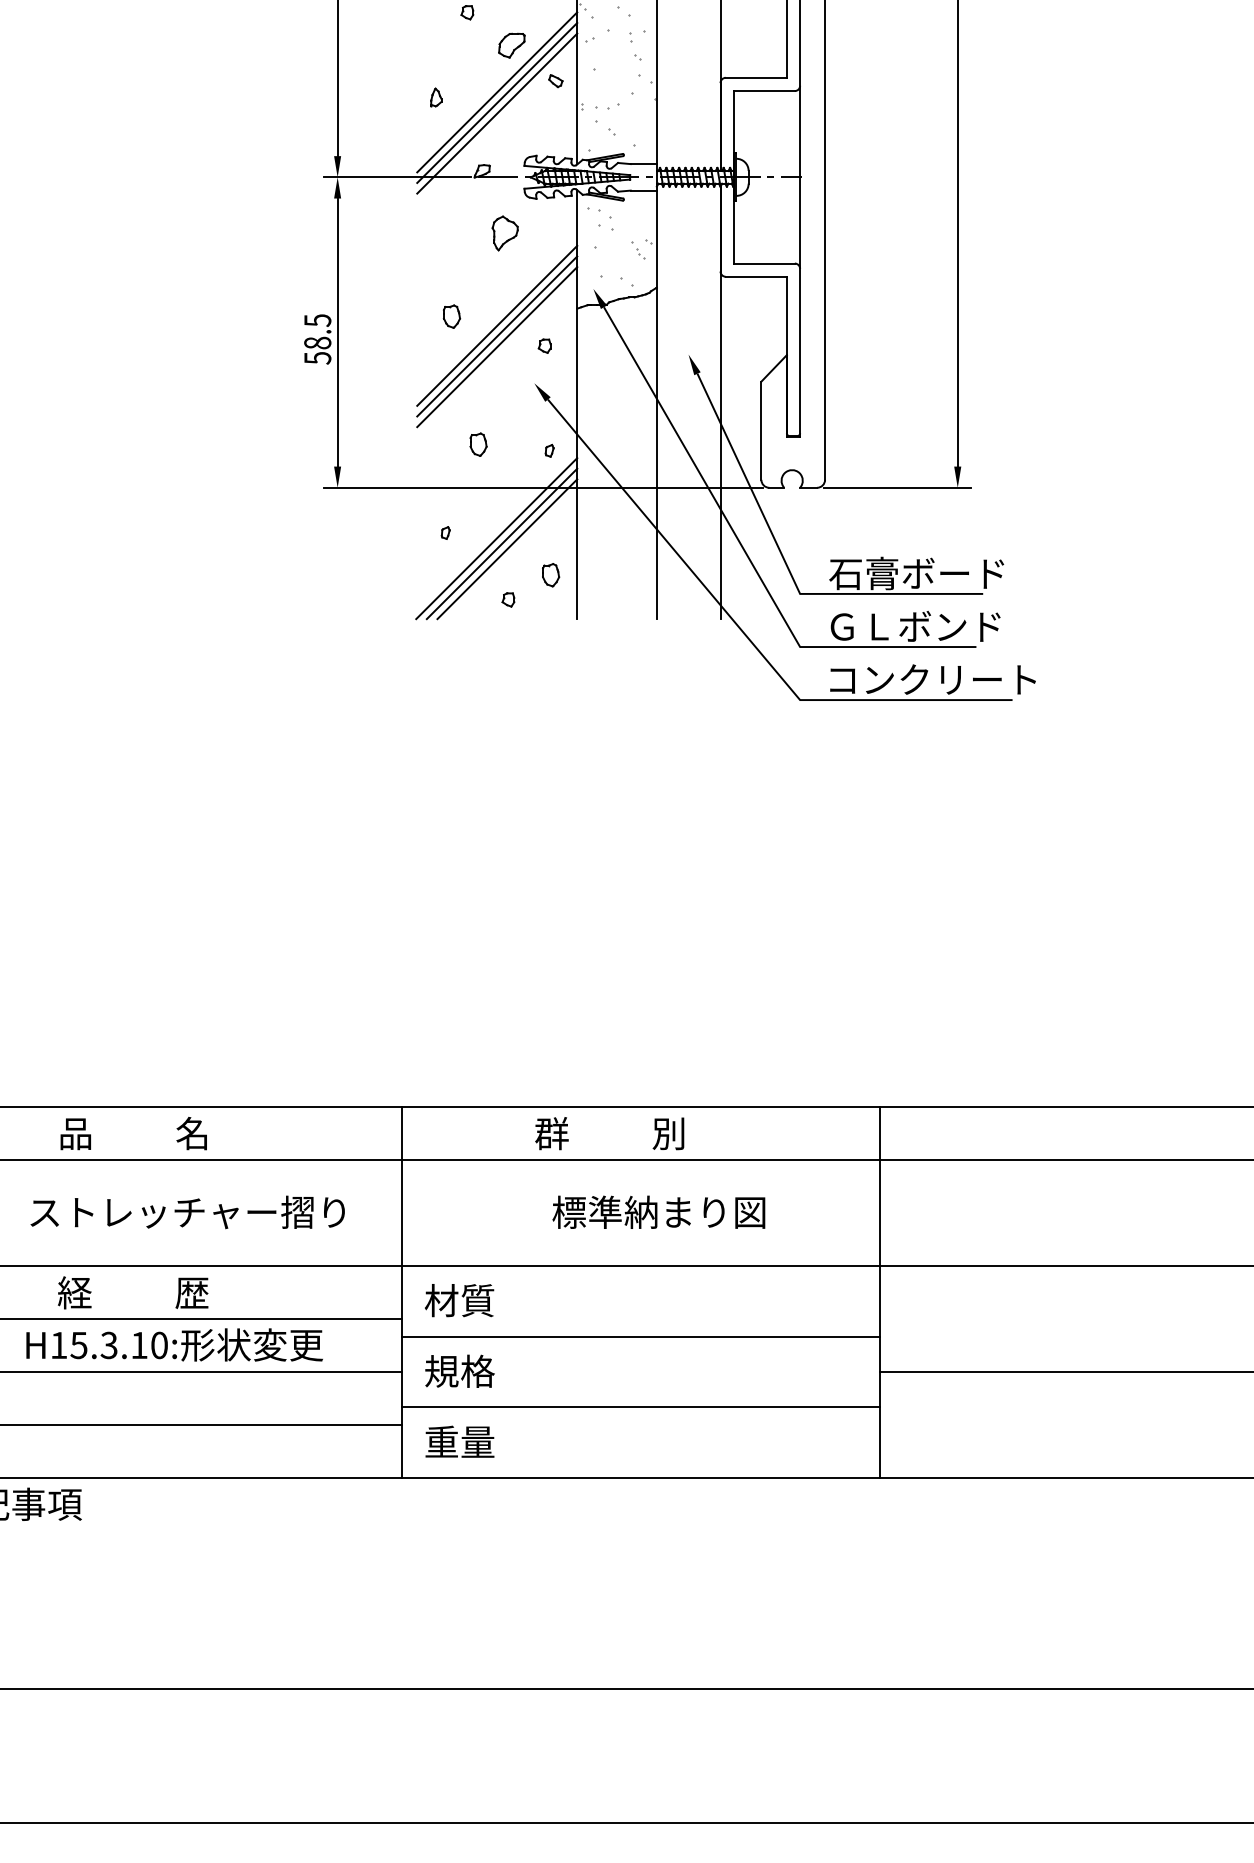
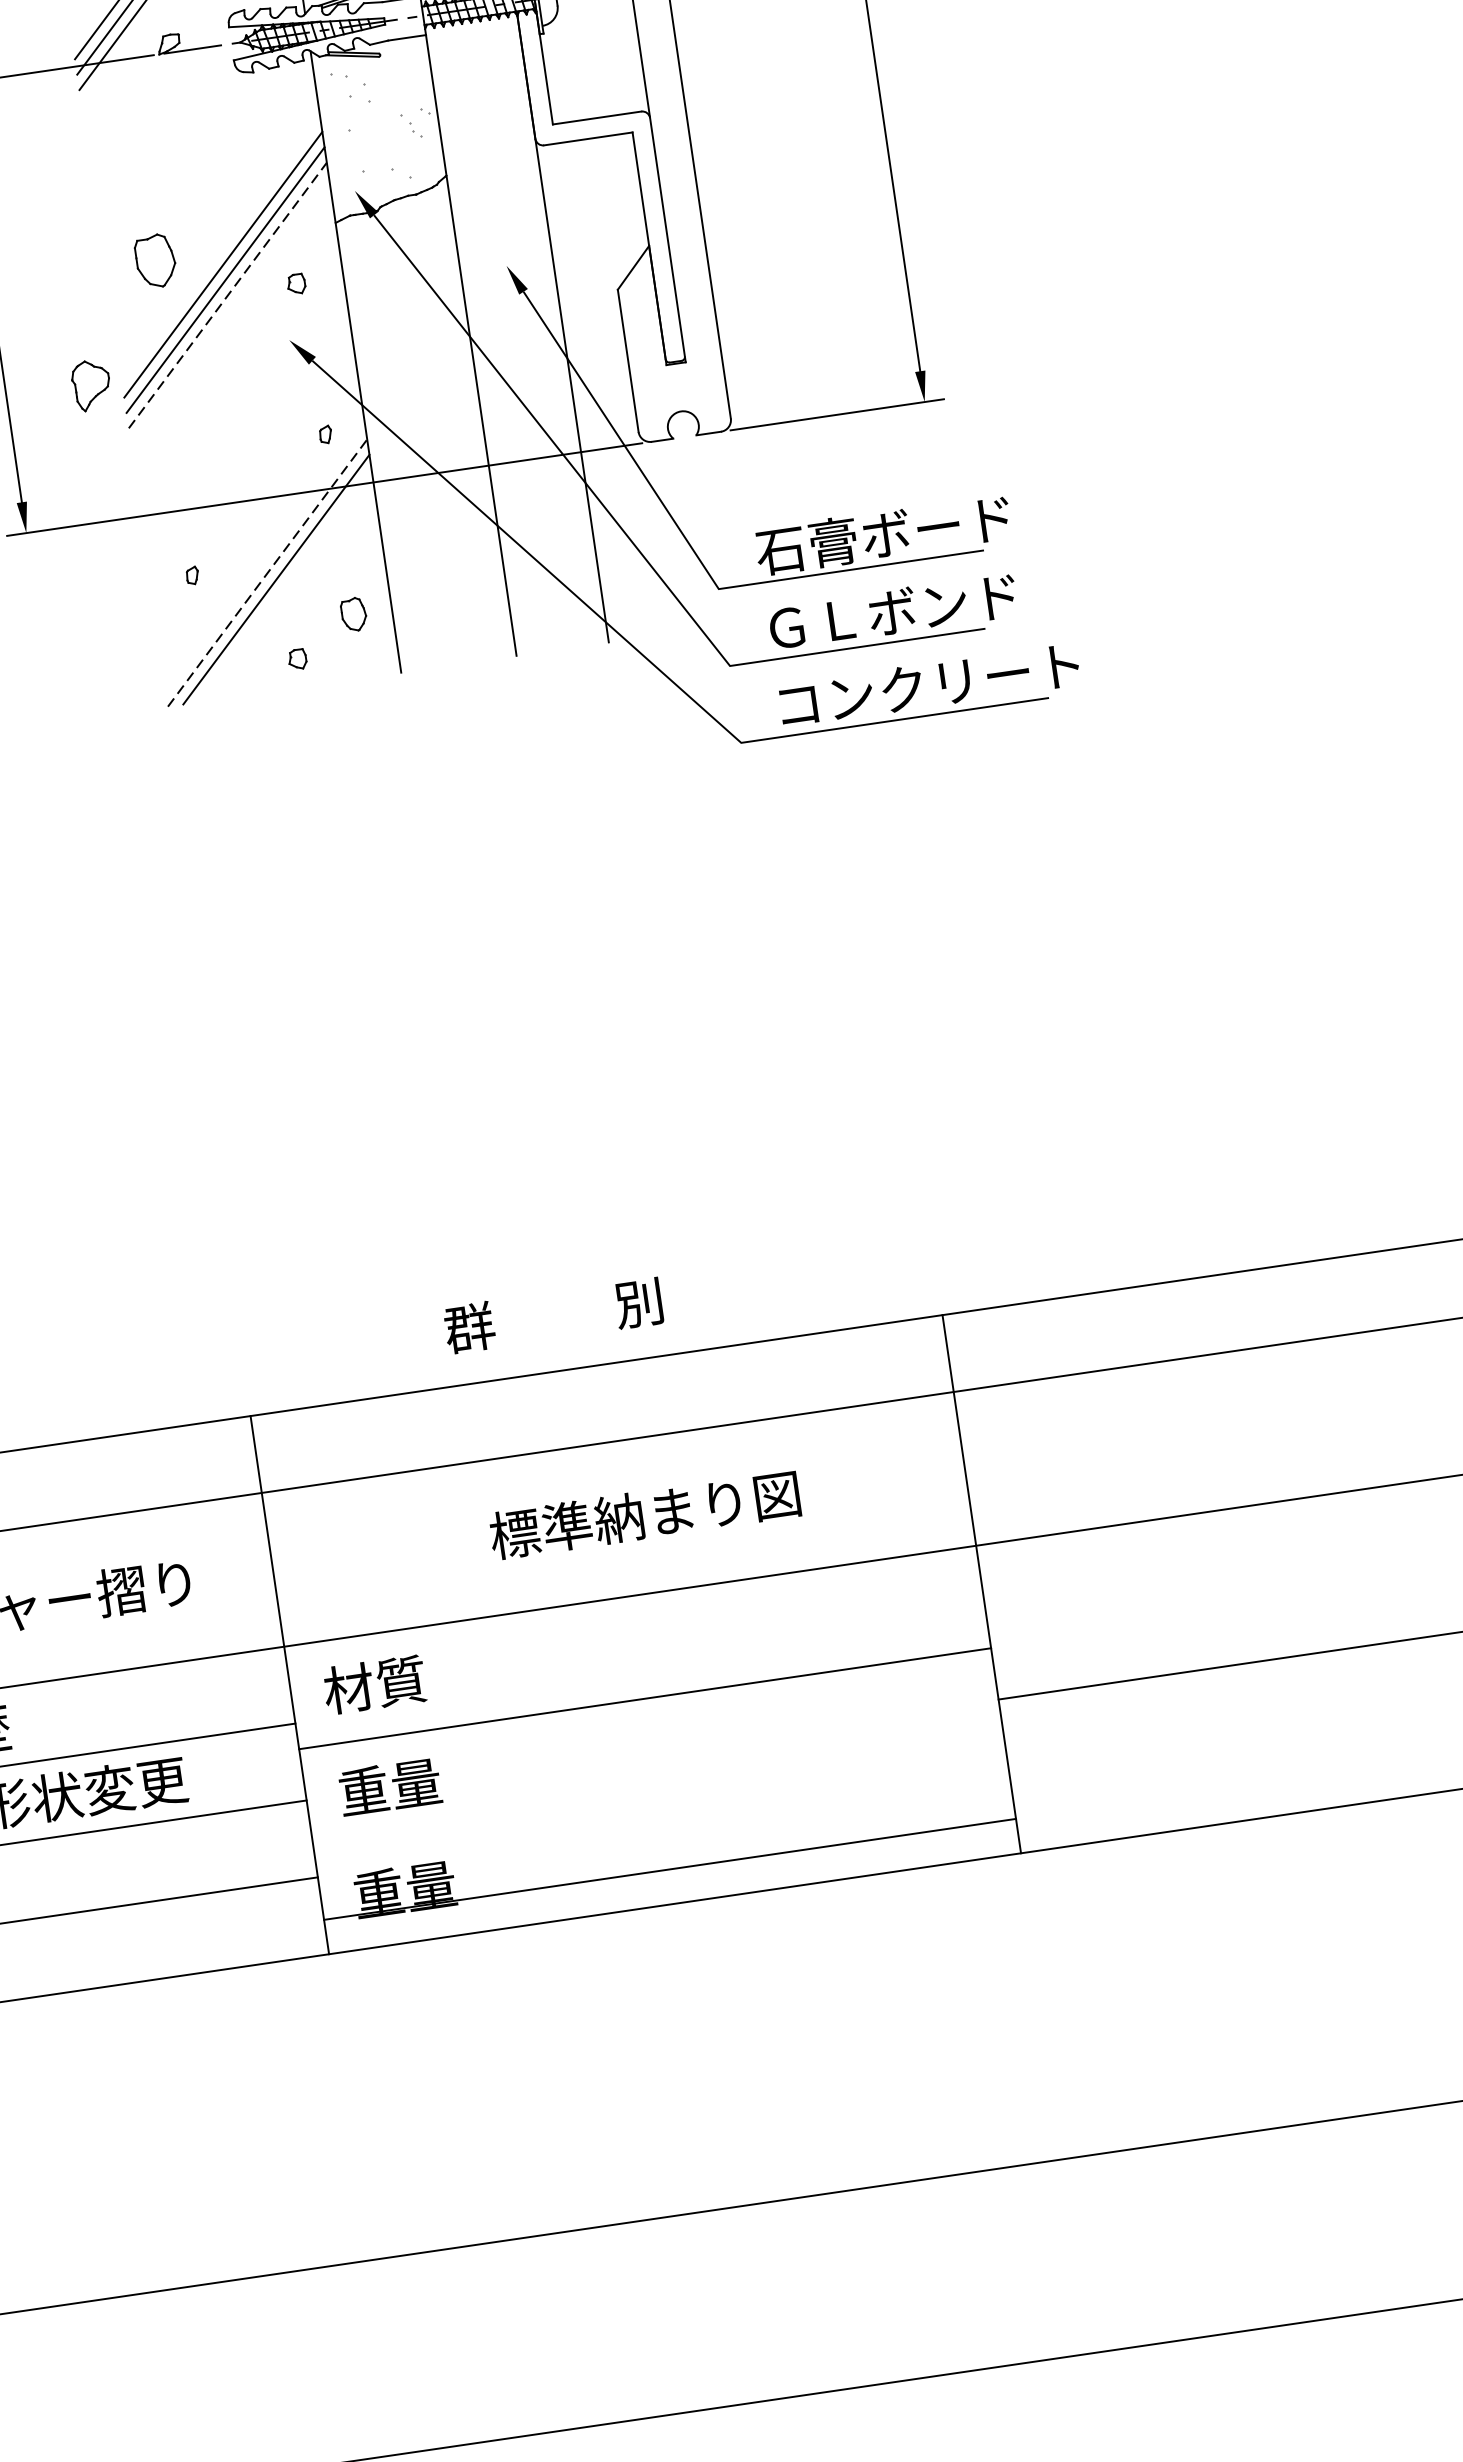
part: (504, 233) -> (90, 385), moved
part: (451, 316) -> (155, 260), size x1.6
line: (497, 346) -> (228, 294), solid -> dashed
part: (478, 444) -> (221, 440), removed
line: (496, 538) -> (267, 572), solid -> dashed
line: (507, 549) -> (285, 586), removed
text: (609, 1133) -> (553, 1315), moved
text: (459, 1370) -> (389, 1786), 規格 -> 重量
line: (640, 1407) -> (669, 1869), moved

